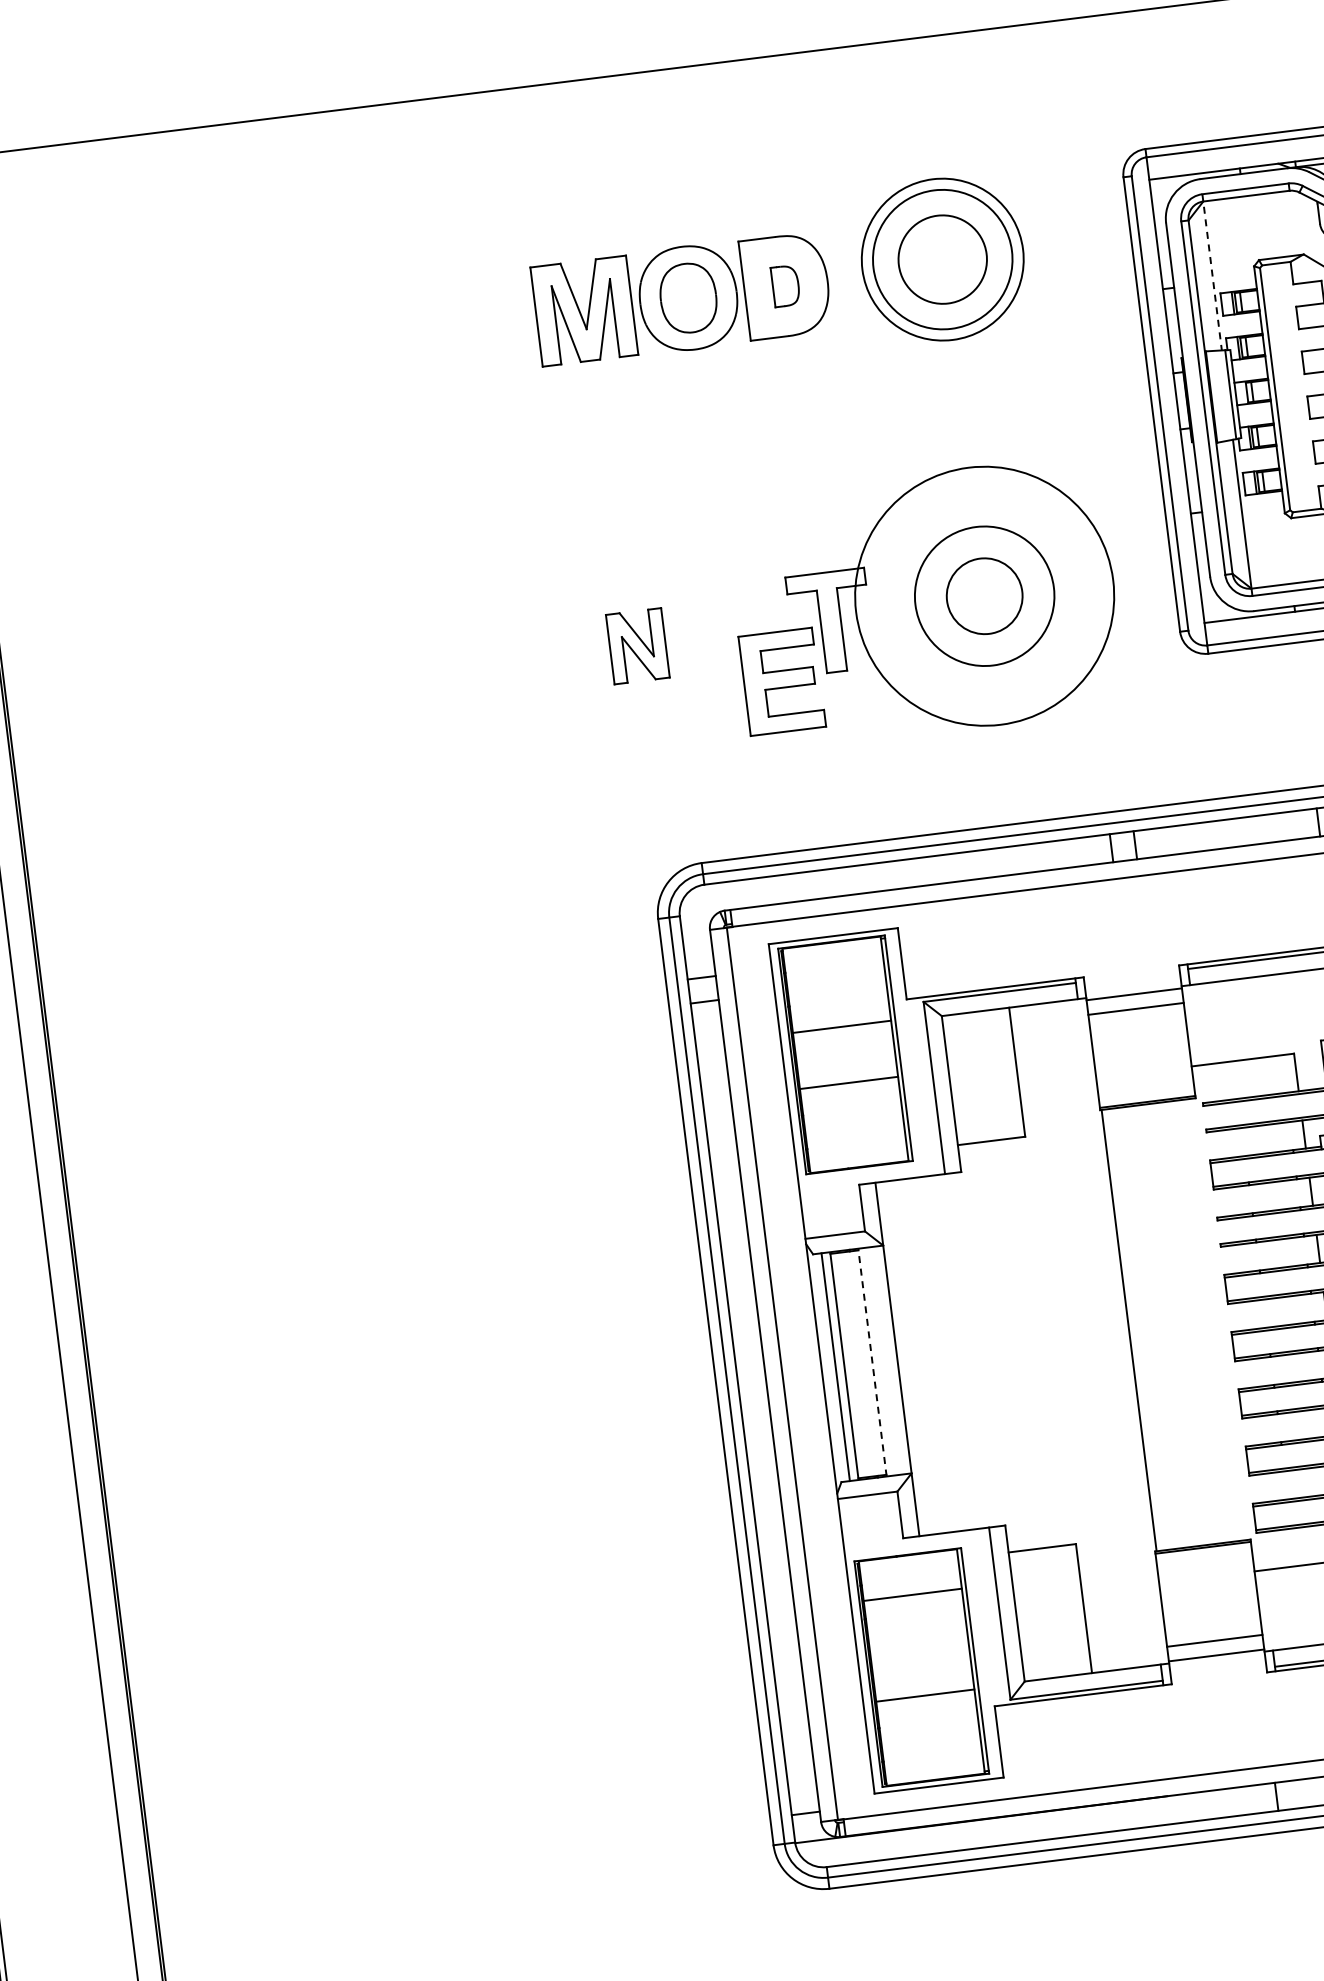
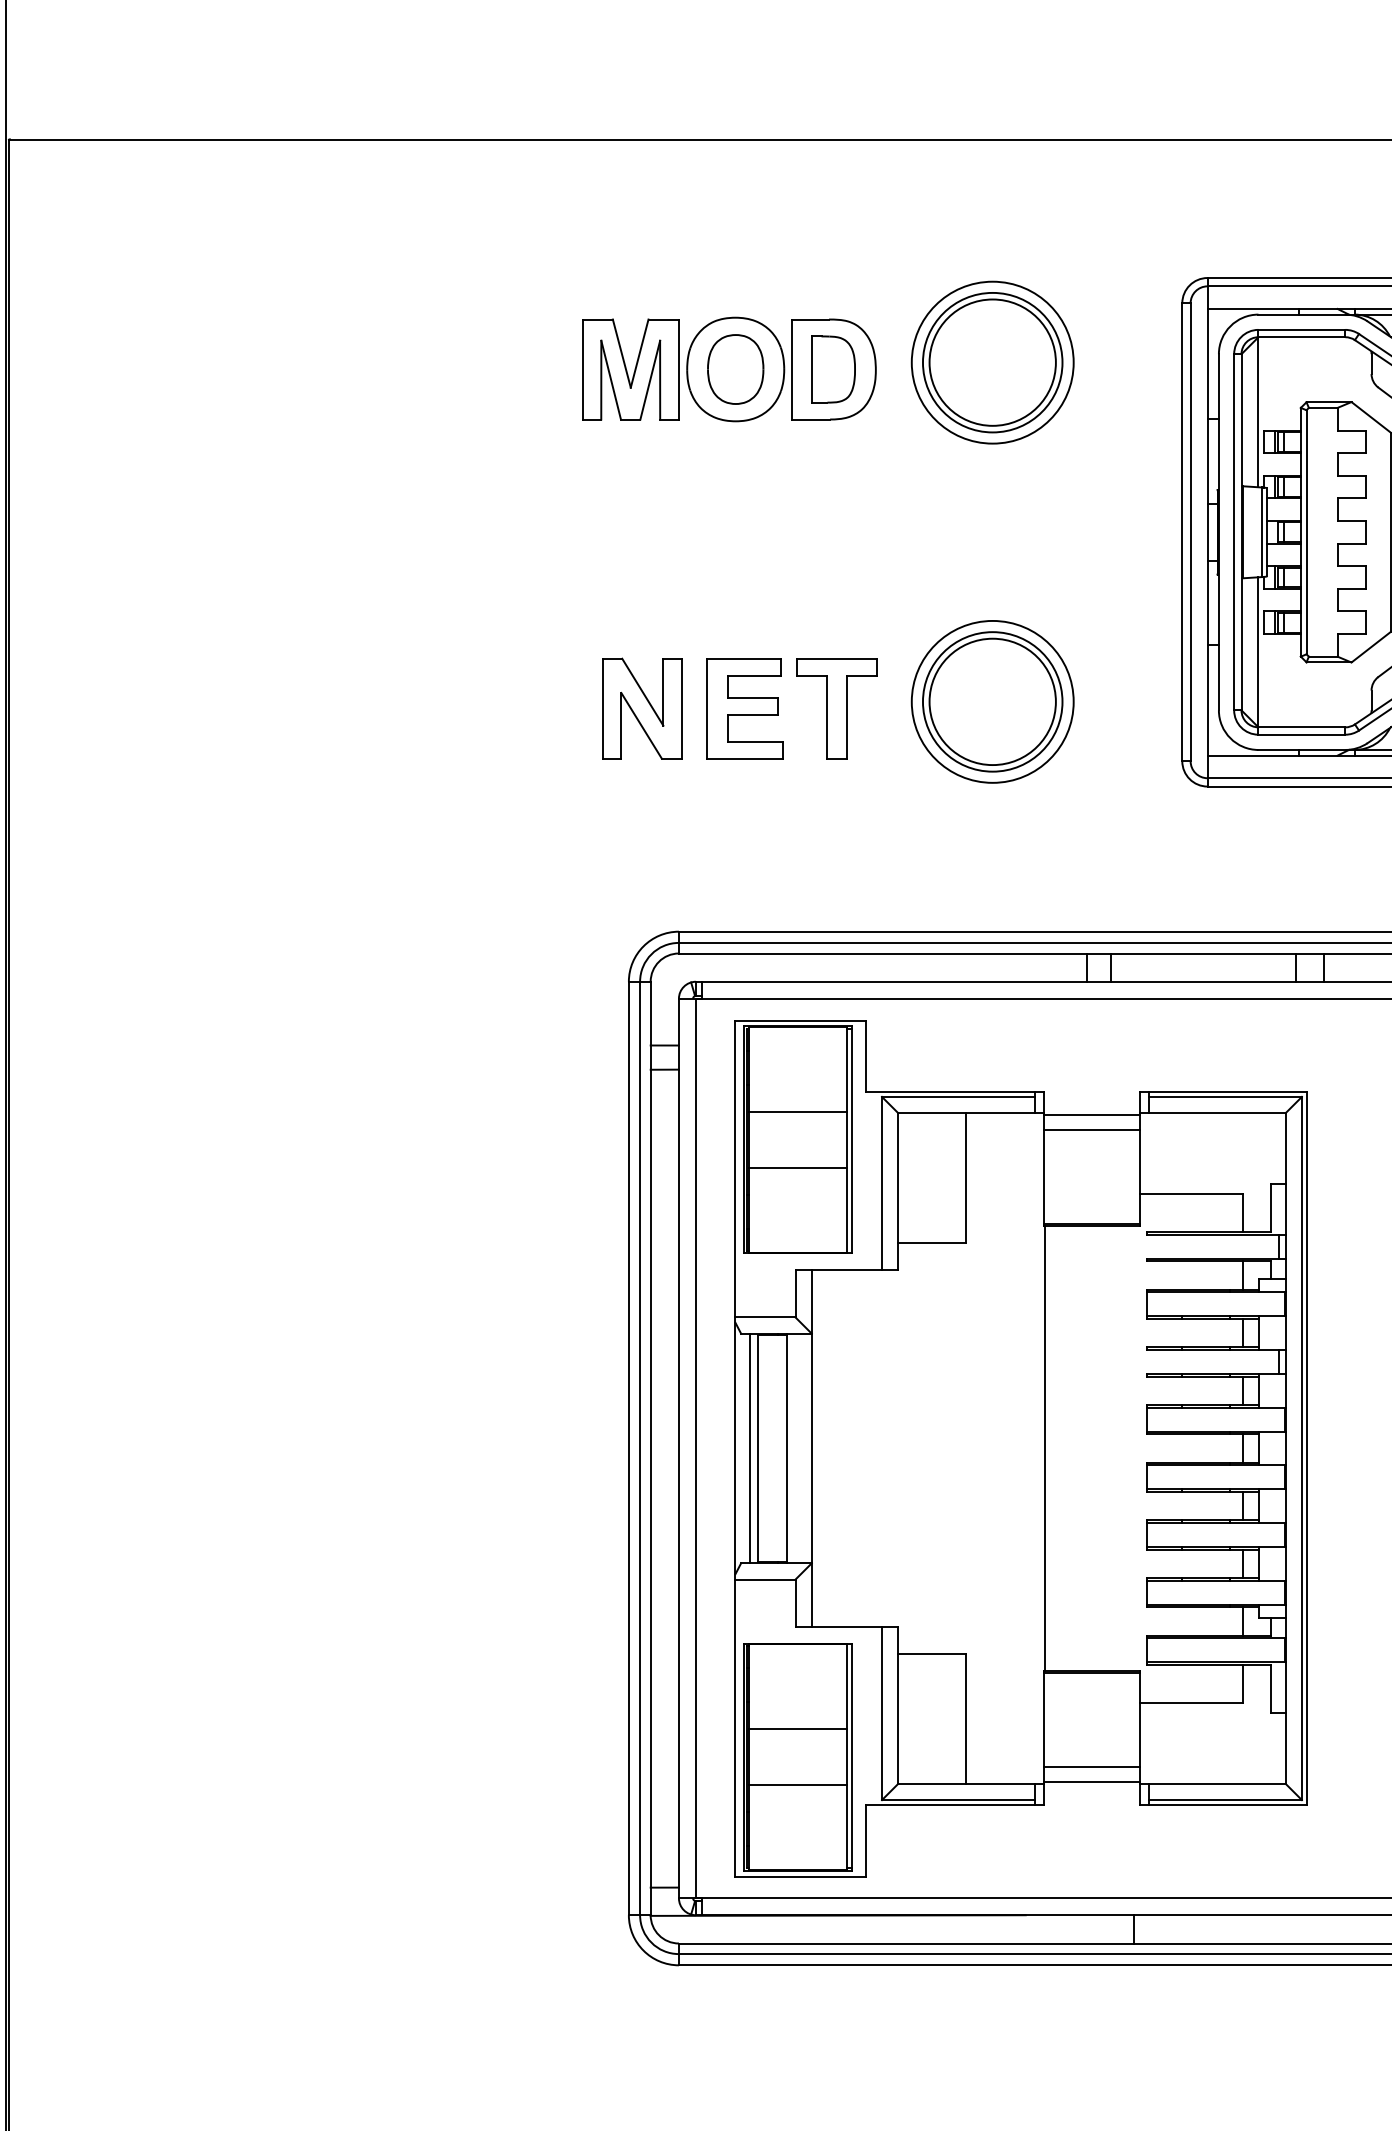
circle: (942, 259) -> (992, 362), size x1.43
line: (1212, 272) -> (1258, 408), dashed -> solid
part: (785, 286) -> (833, 369), size x1.67
circle: (984, 595) -> (992, 701), size x0.62
circle: (984, 595) -> (992, 701), size x1.67
part: (637, 646) -> (642, 708), size x1.43
part: (781, 681) -> (744, 708), moved
line: (872, 1362) -> (786, 1448), dashed -> solid
line: (912, 1594) -> (797, 1728), moved

